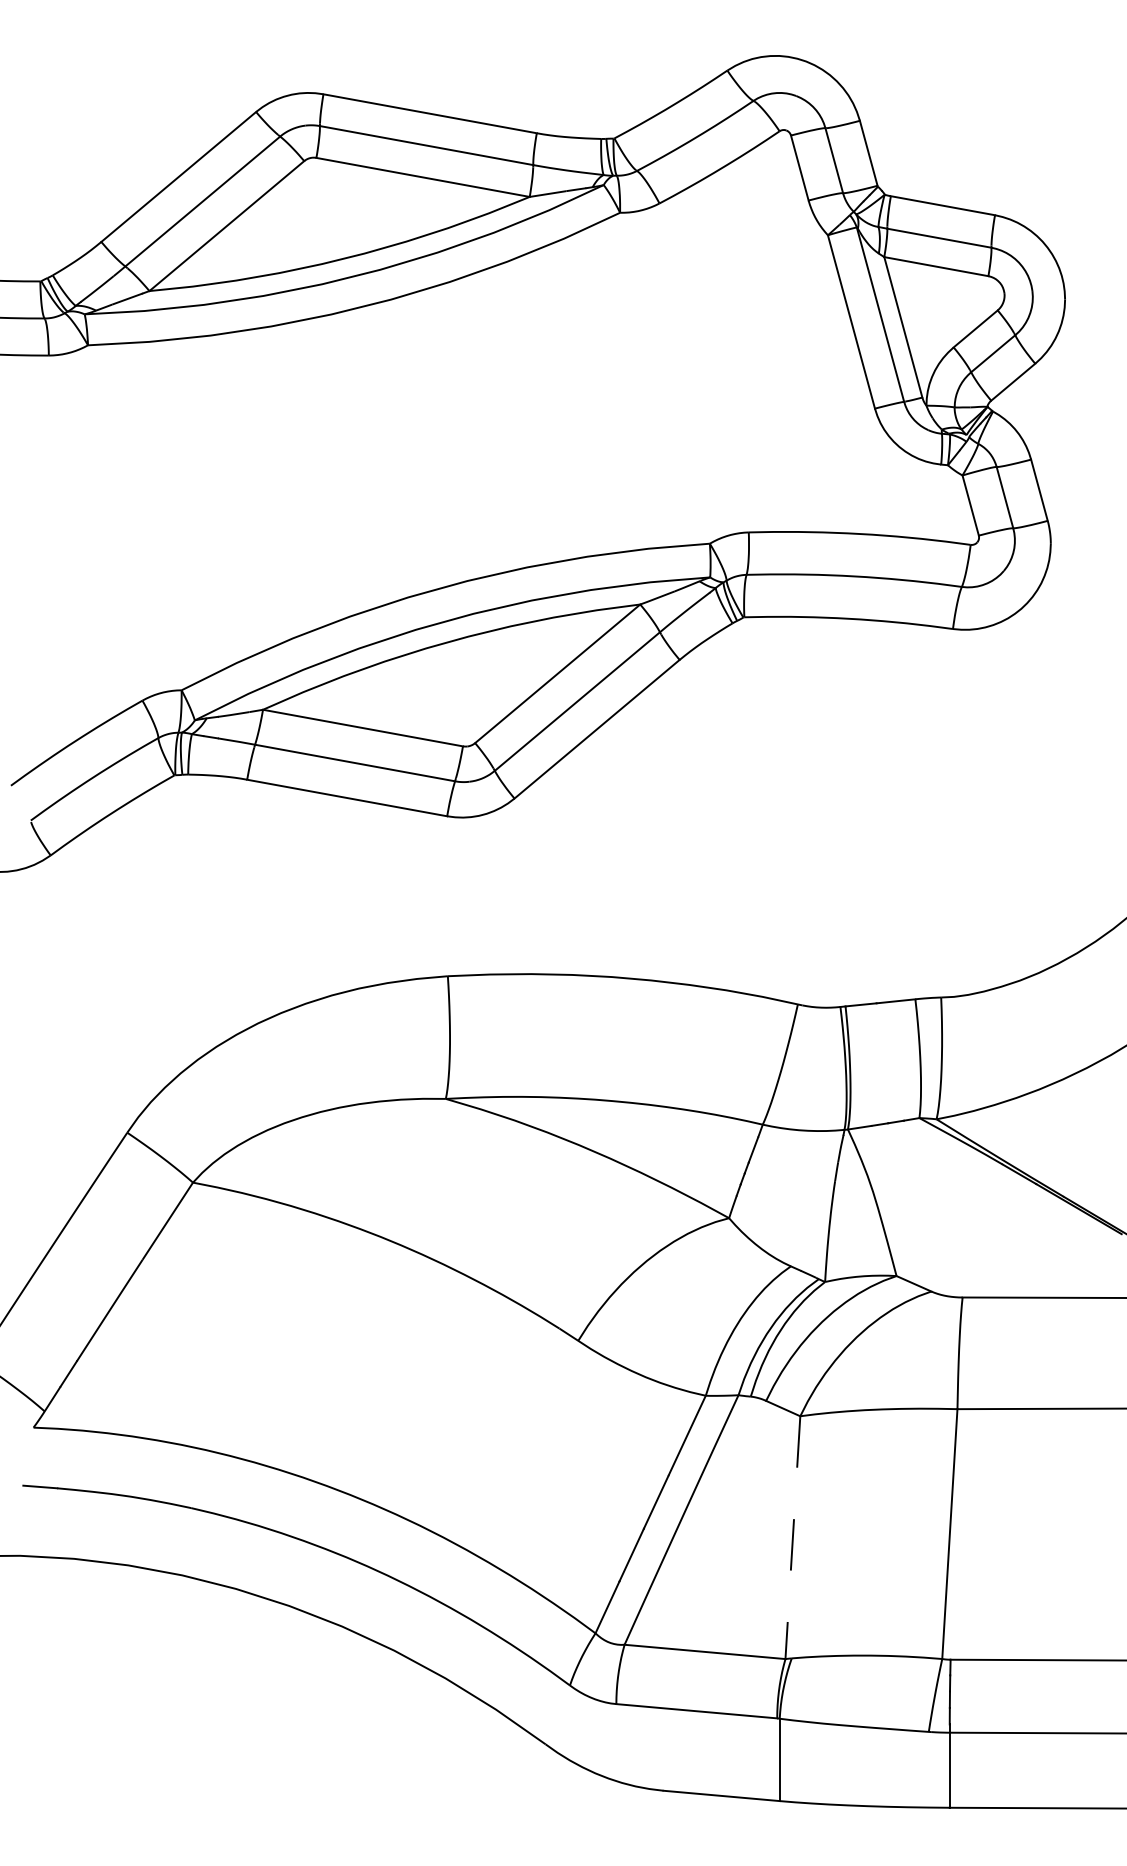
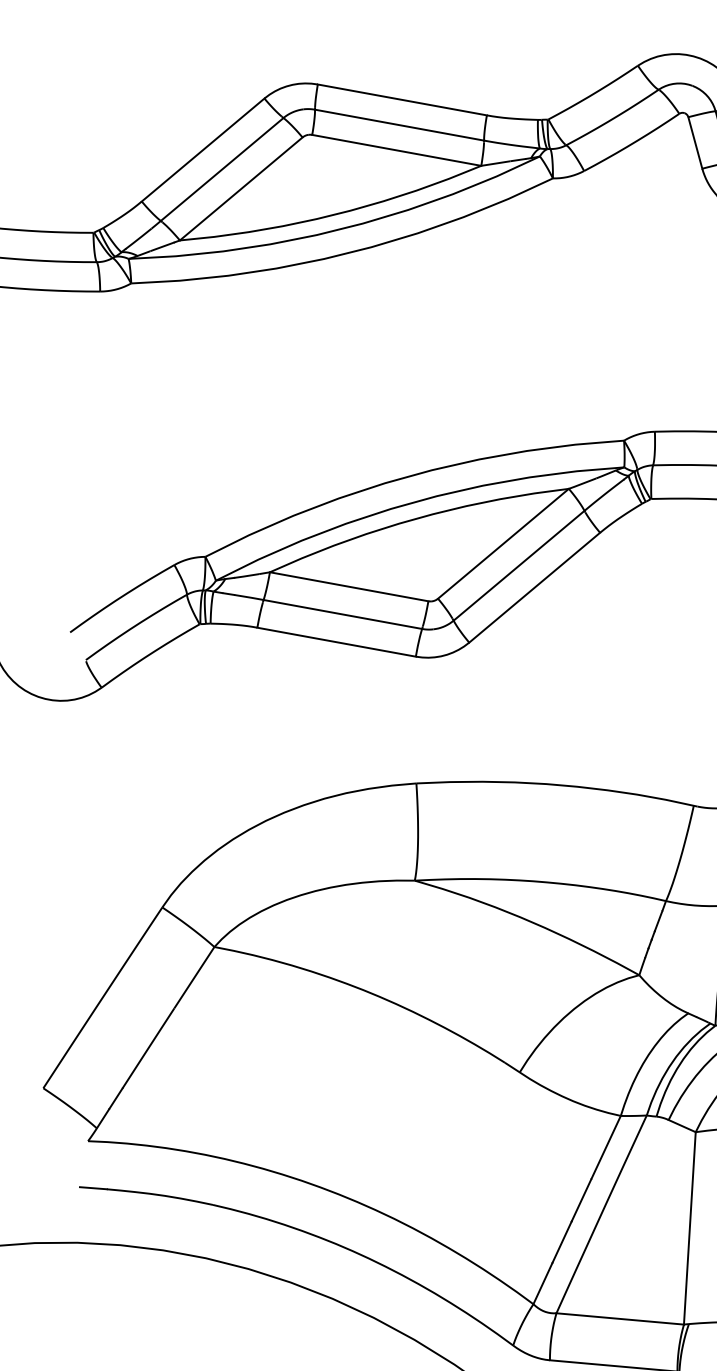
line: (792, 1537) -> (689, 1228), dashed -> solid

